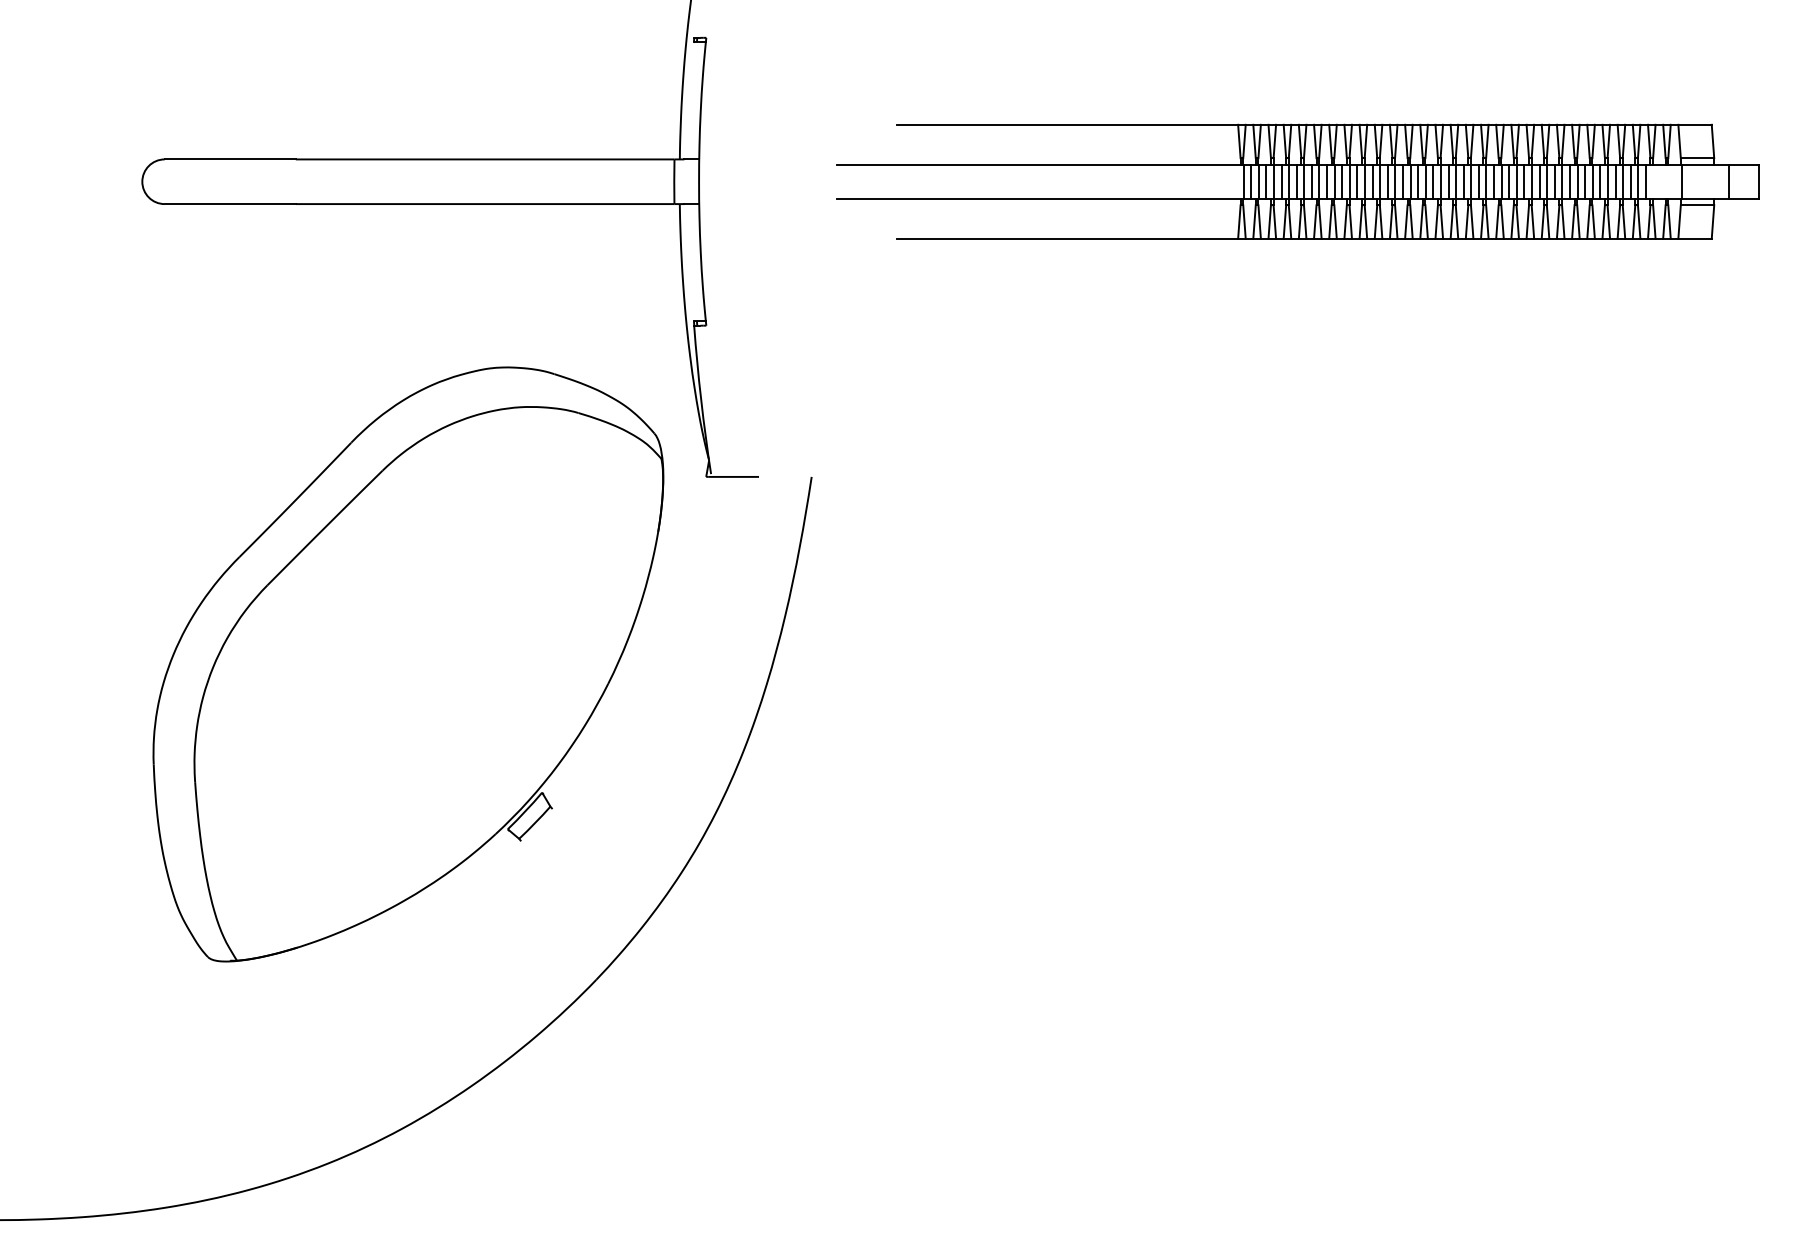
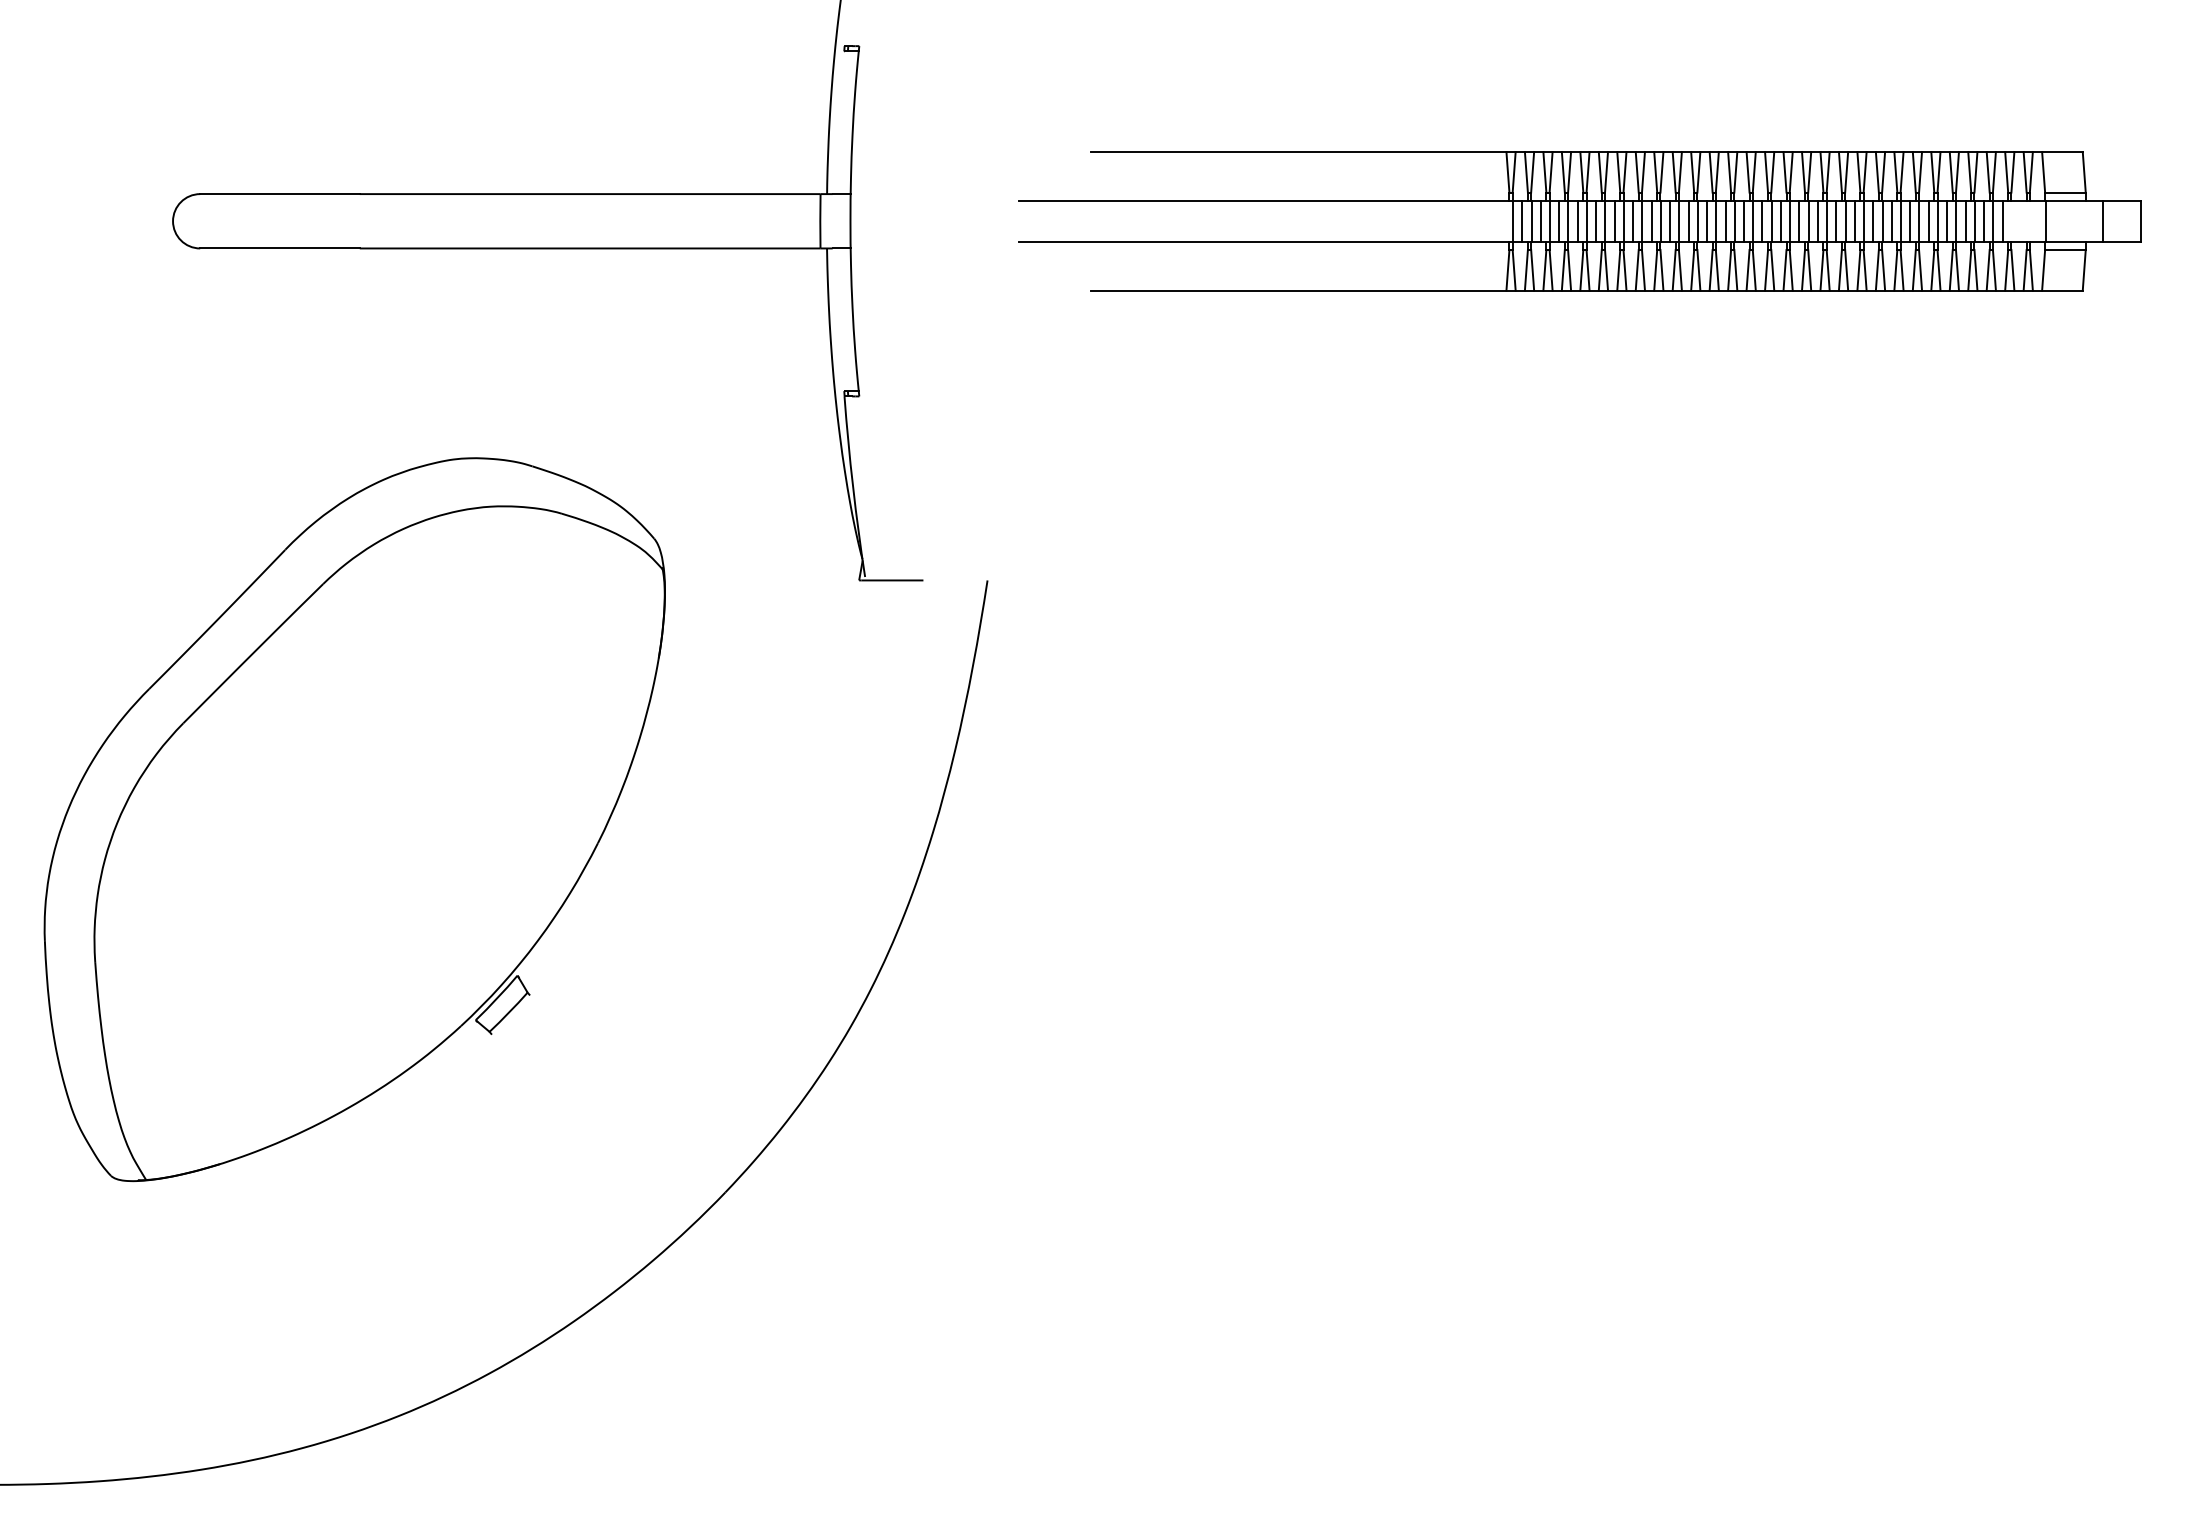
part: (408, 664) -> (354, 819), moved

